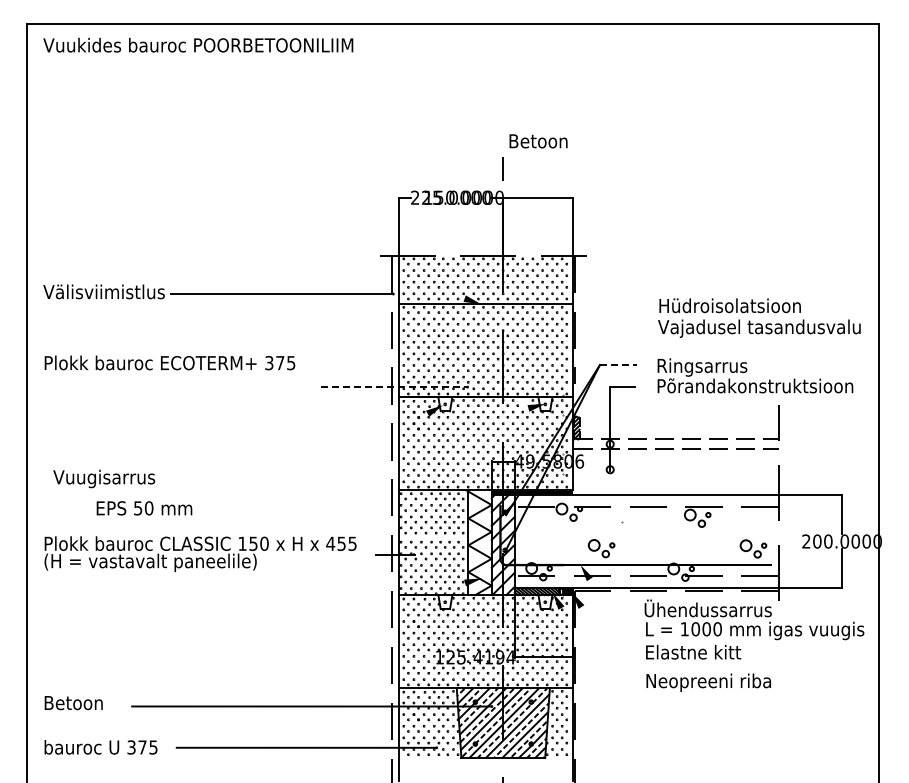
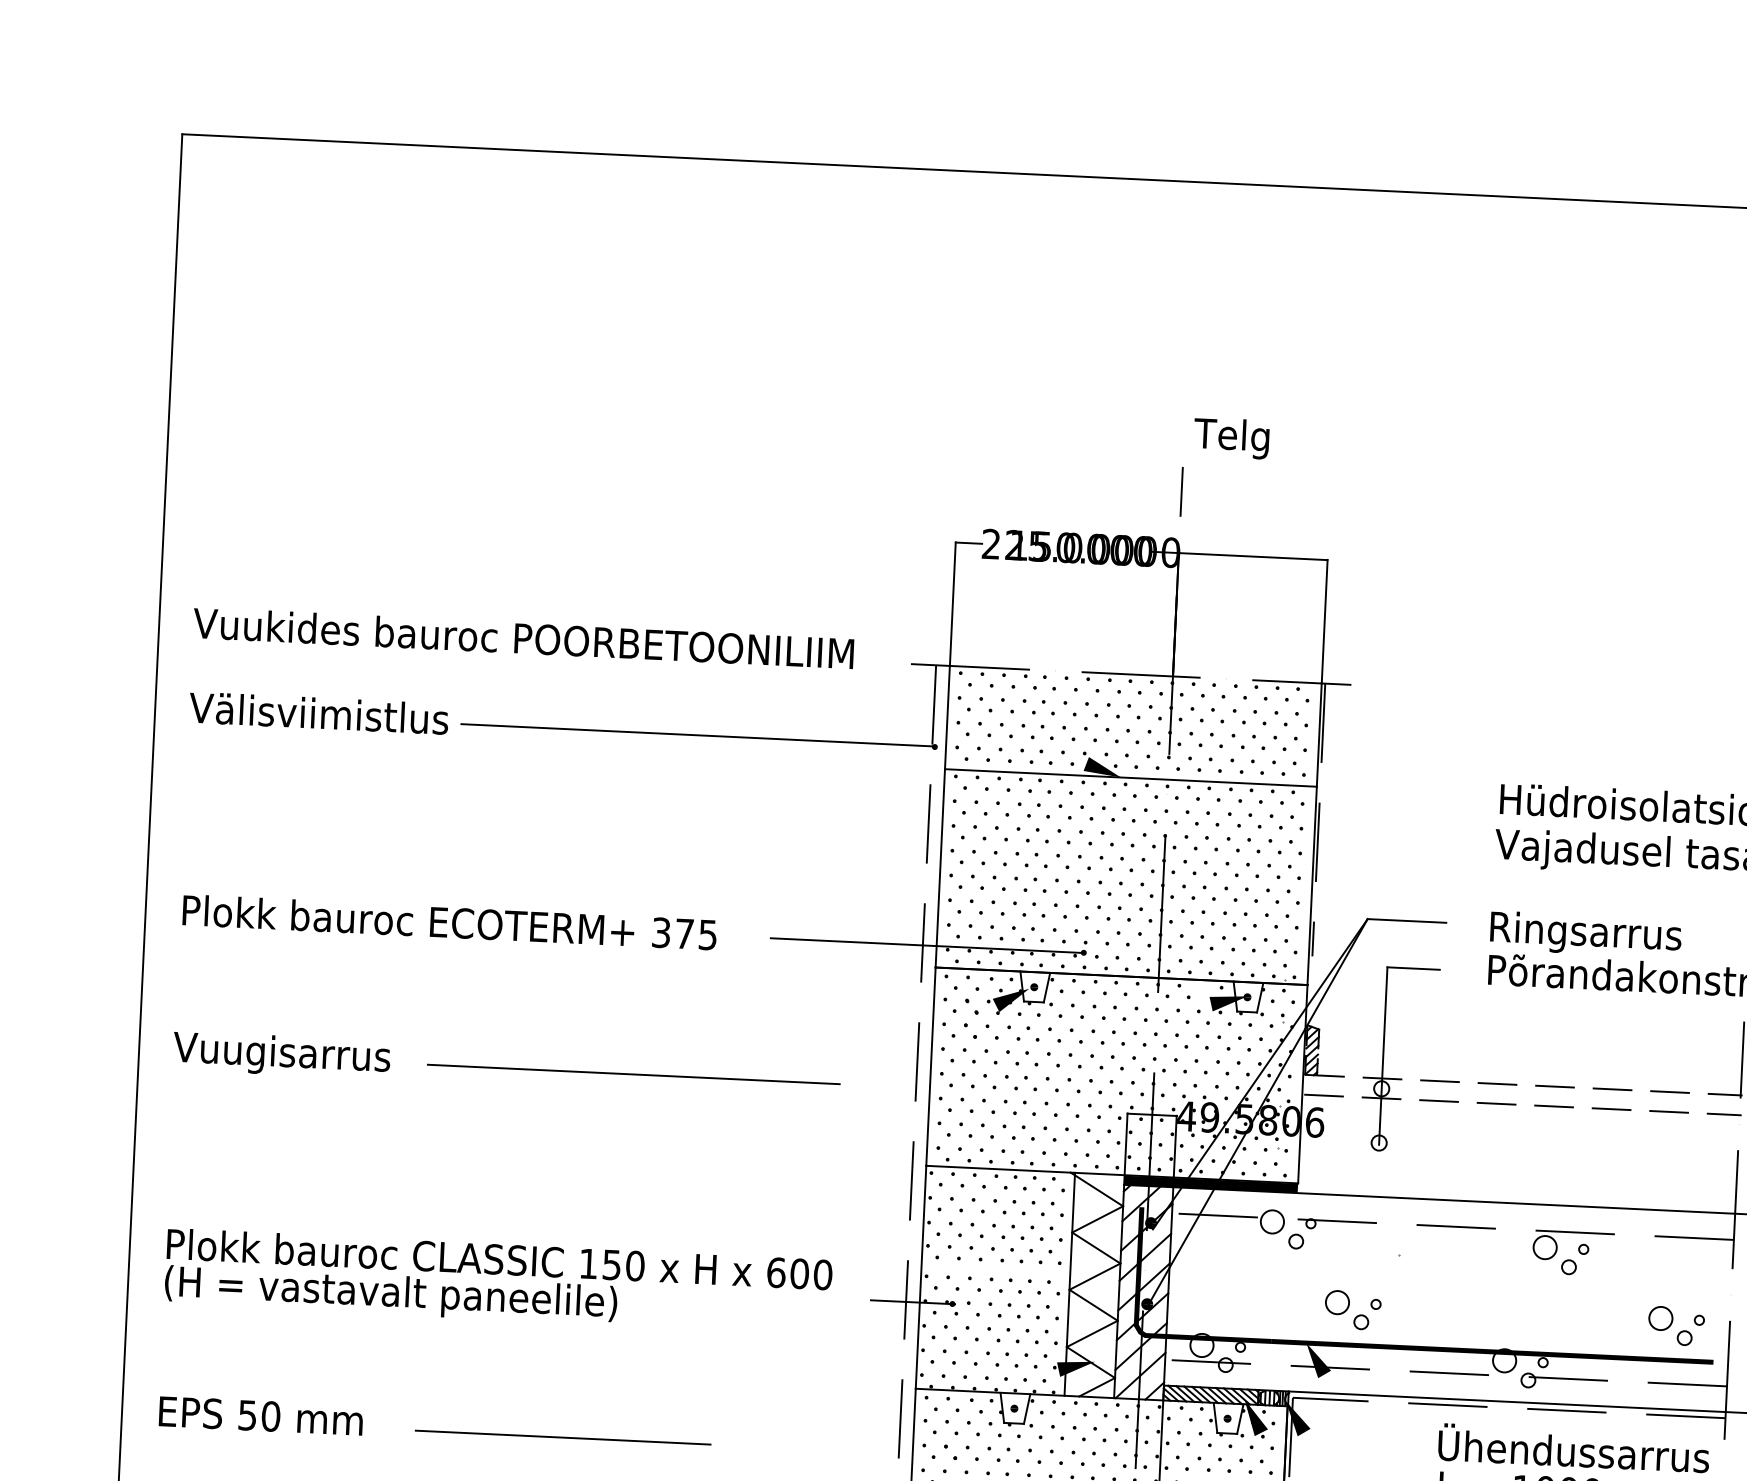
text: (198, 44) -> (524, 636), moved
text: (537, 142) -> (1257, 438), Betoon -> Telg
text: (169, 362) -> (448, 921), moved
line: (618, 365) -> (1407, 921), dashed -> solid
line: (394, 387) -> (927, 946), dashed -> solid
line: (259, 454) -> (633, 1075), added
text: (104, 478) -> (282, 1054), moved
text: (144, 508) -> (261, 1416), moved
text: (341, 543) -> (799, 1273), 455 -> 600
line: (234, 625) -> (563, 1437), added

